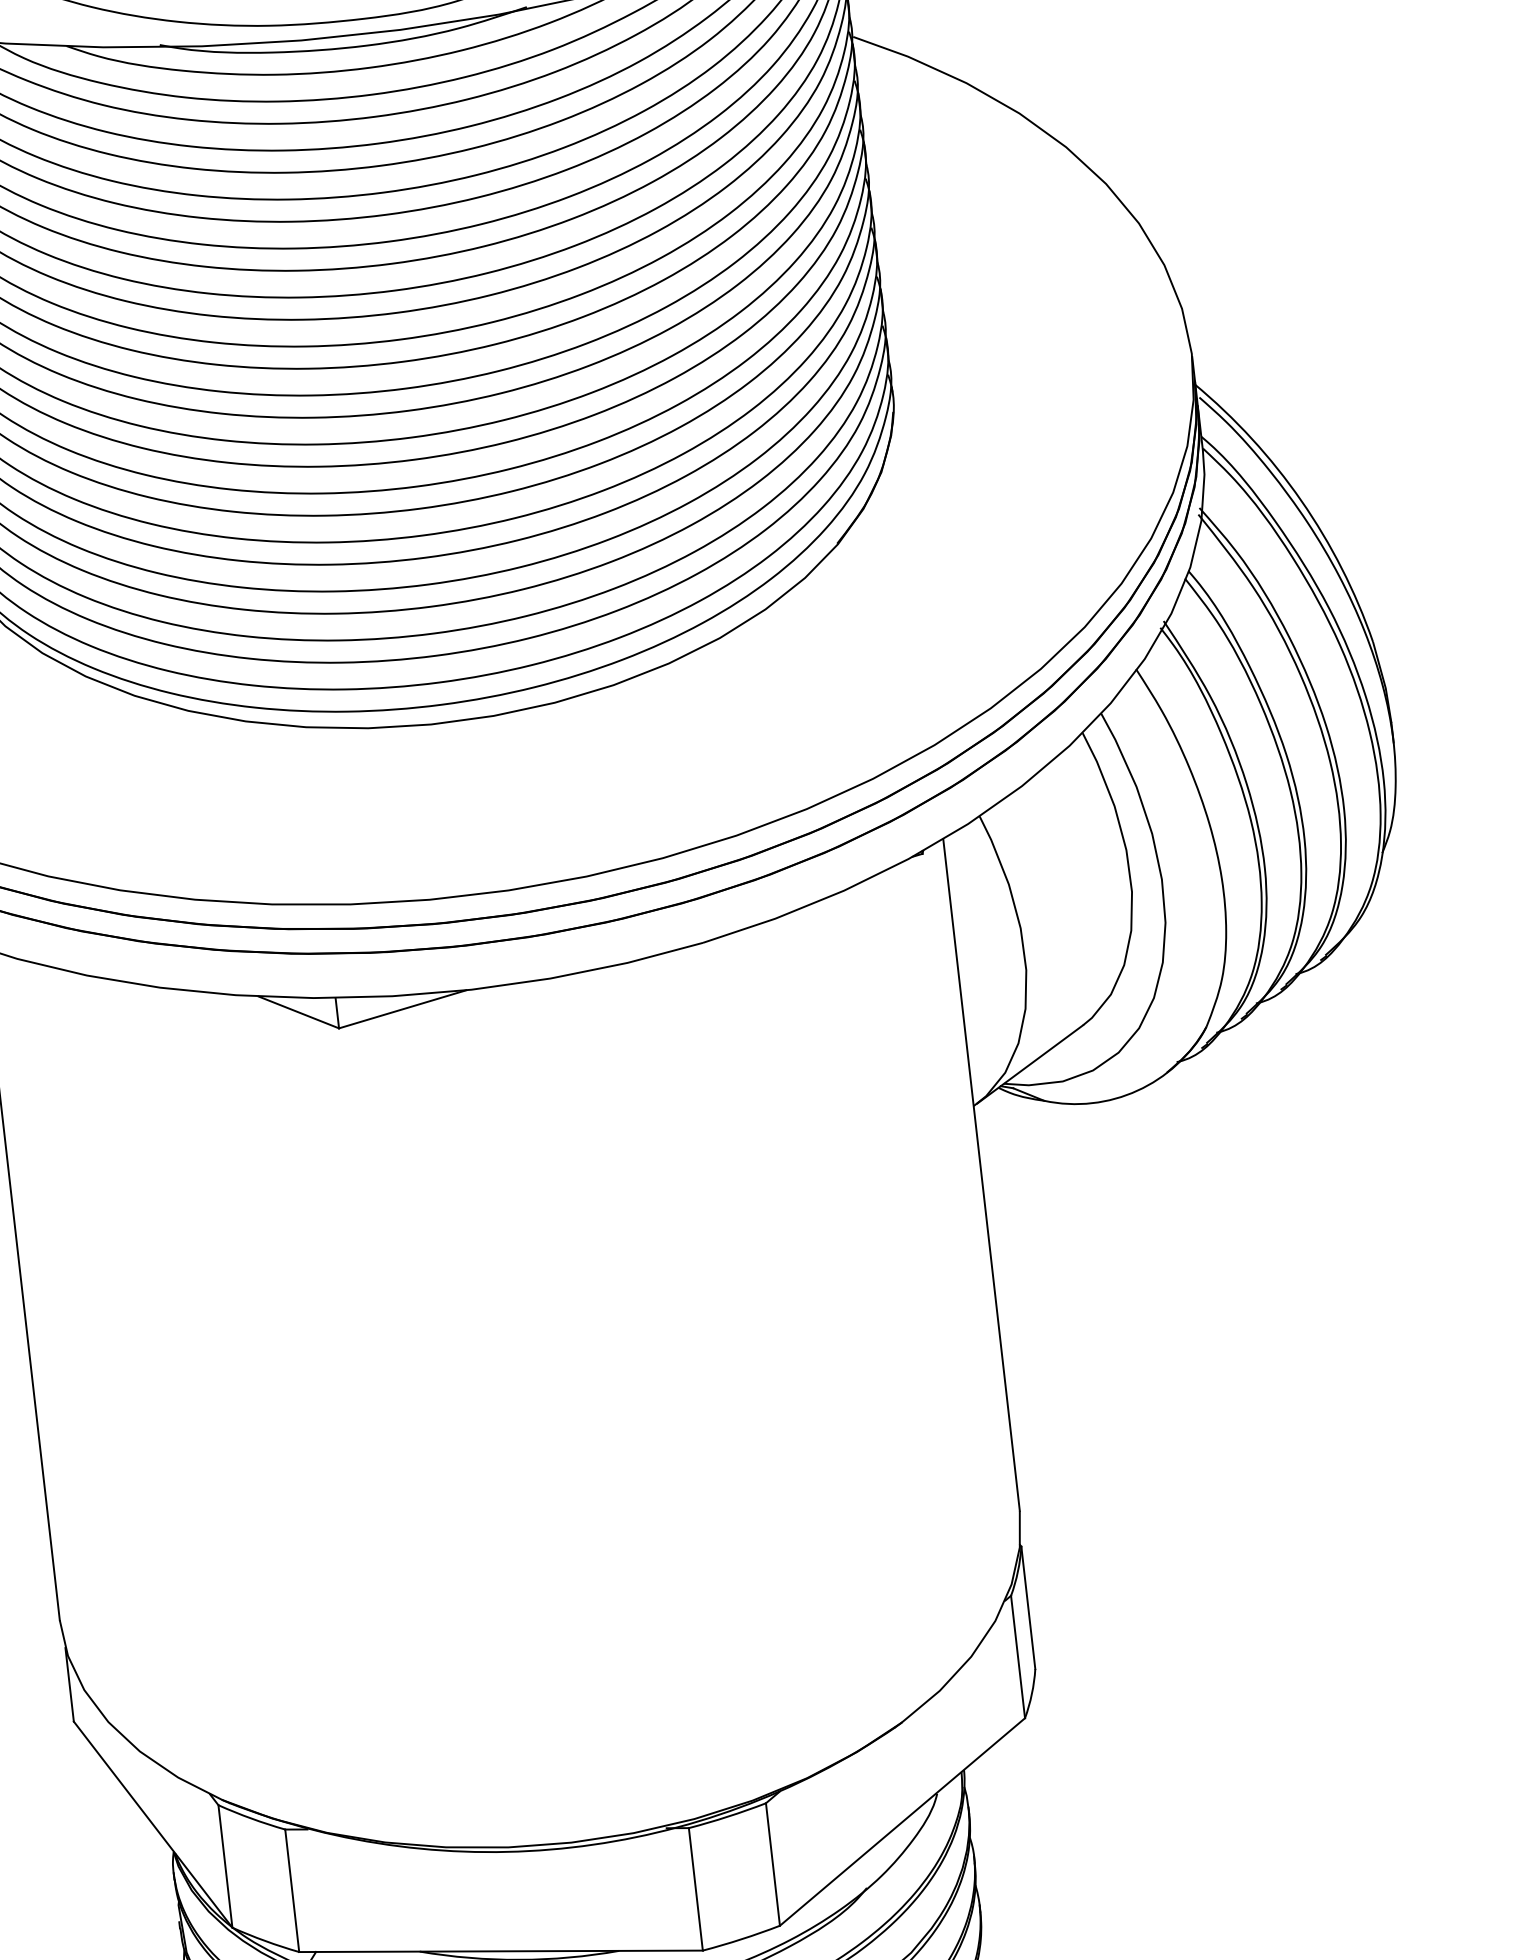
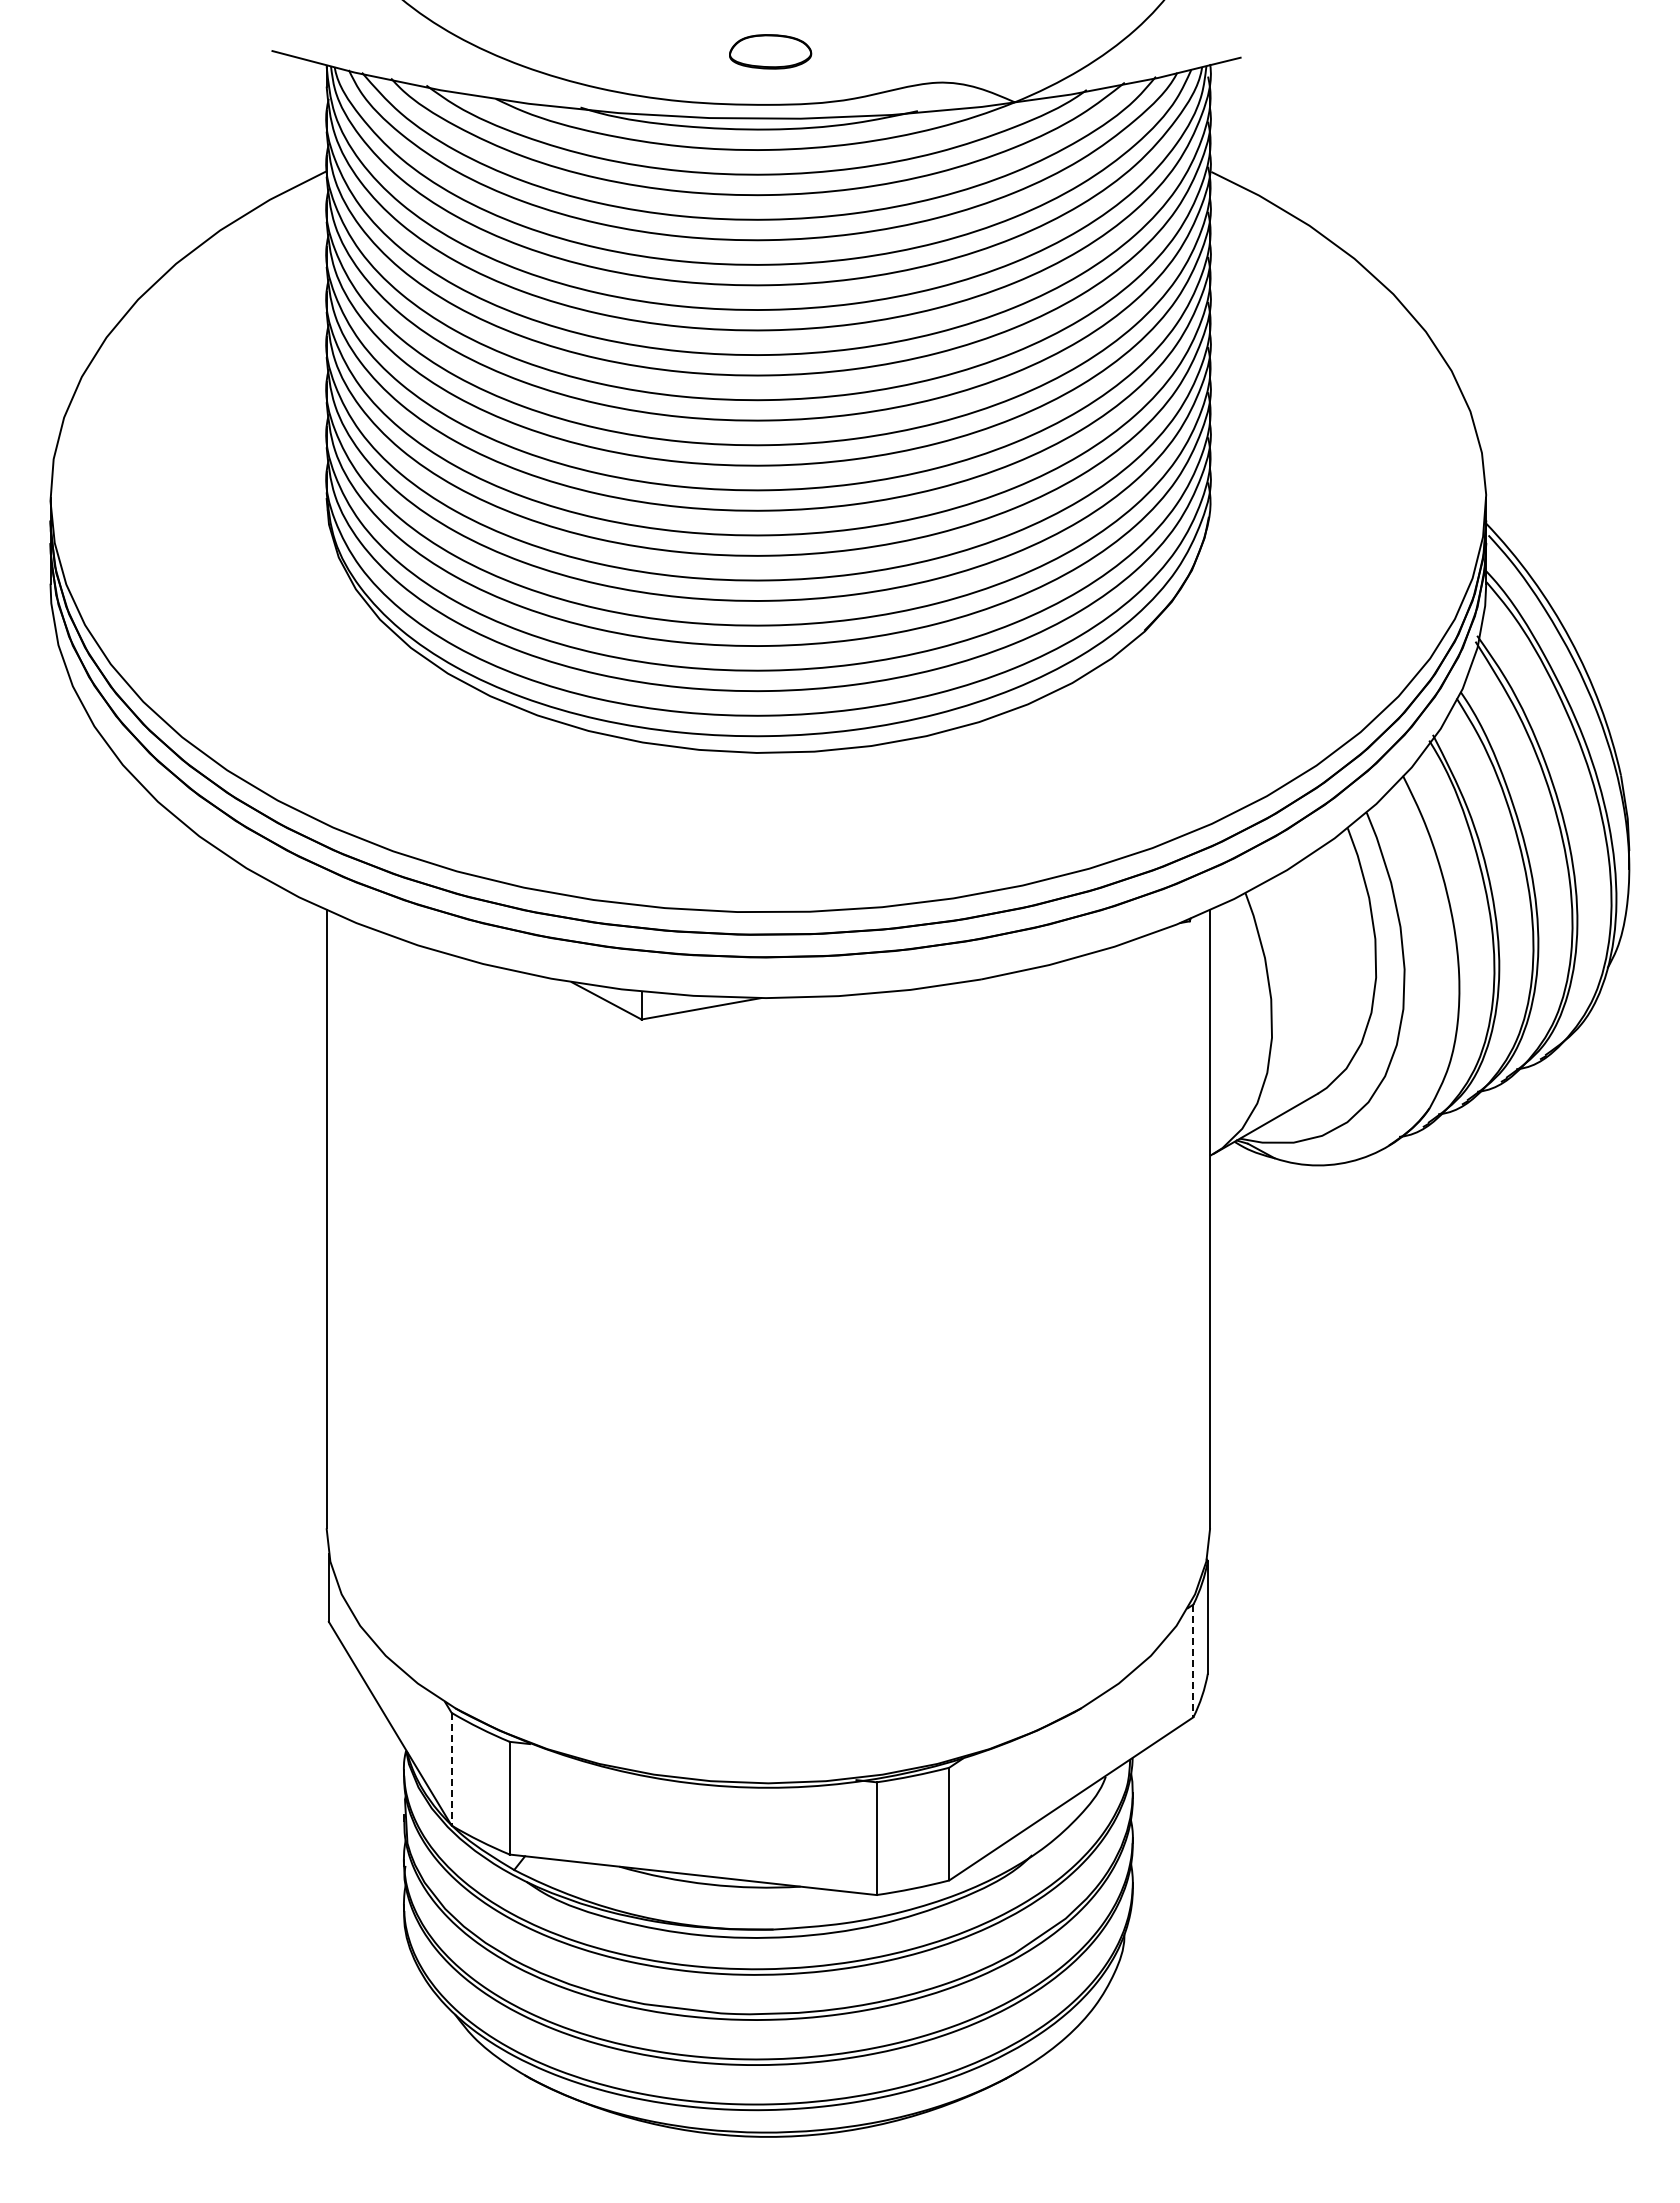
line: (1018, 1657) -> (1193, 1661), solid -> dashed
line: (225, 1866) -> (451, 1769), solid -> dashed

